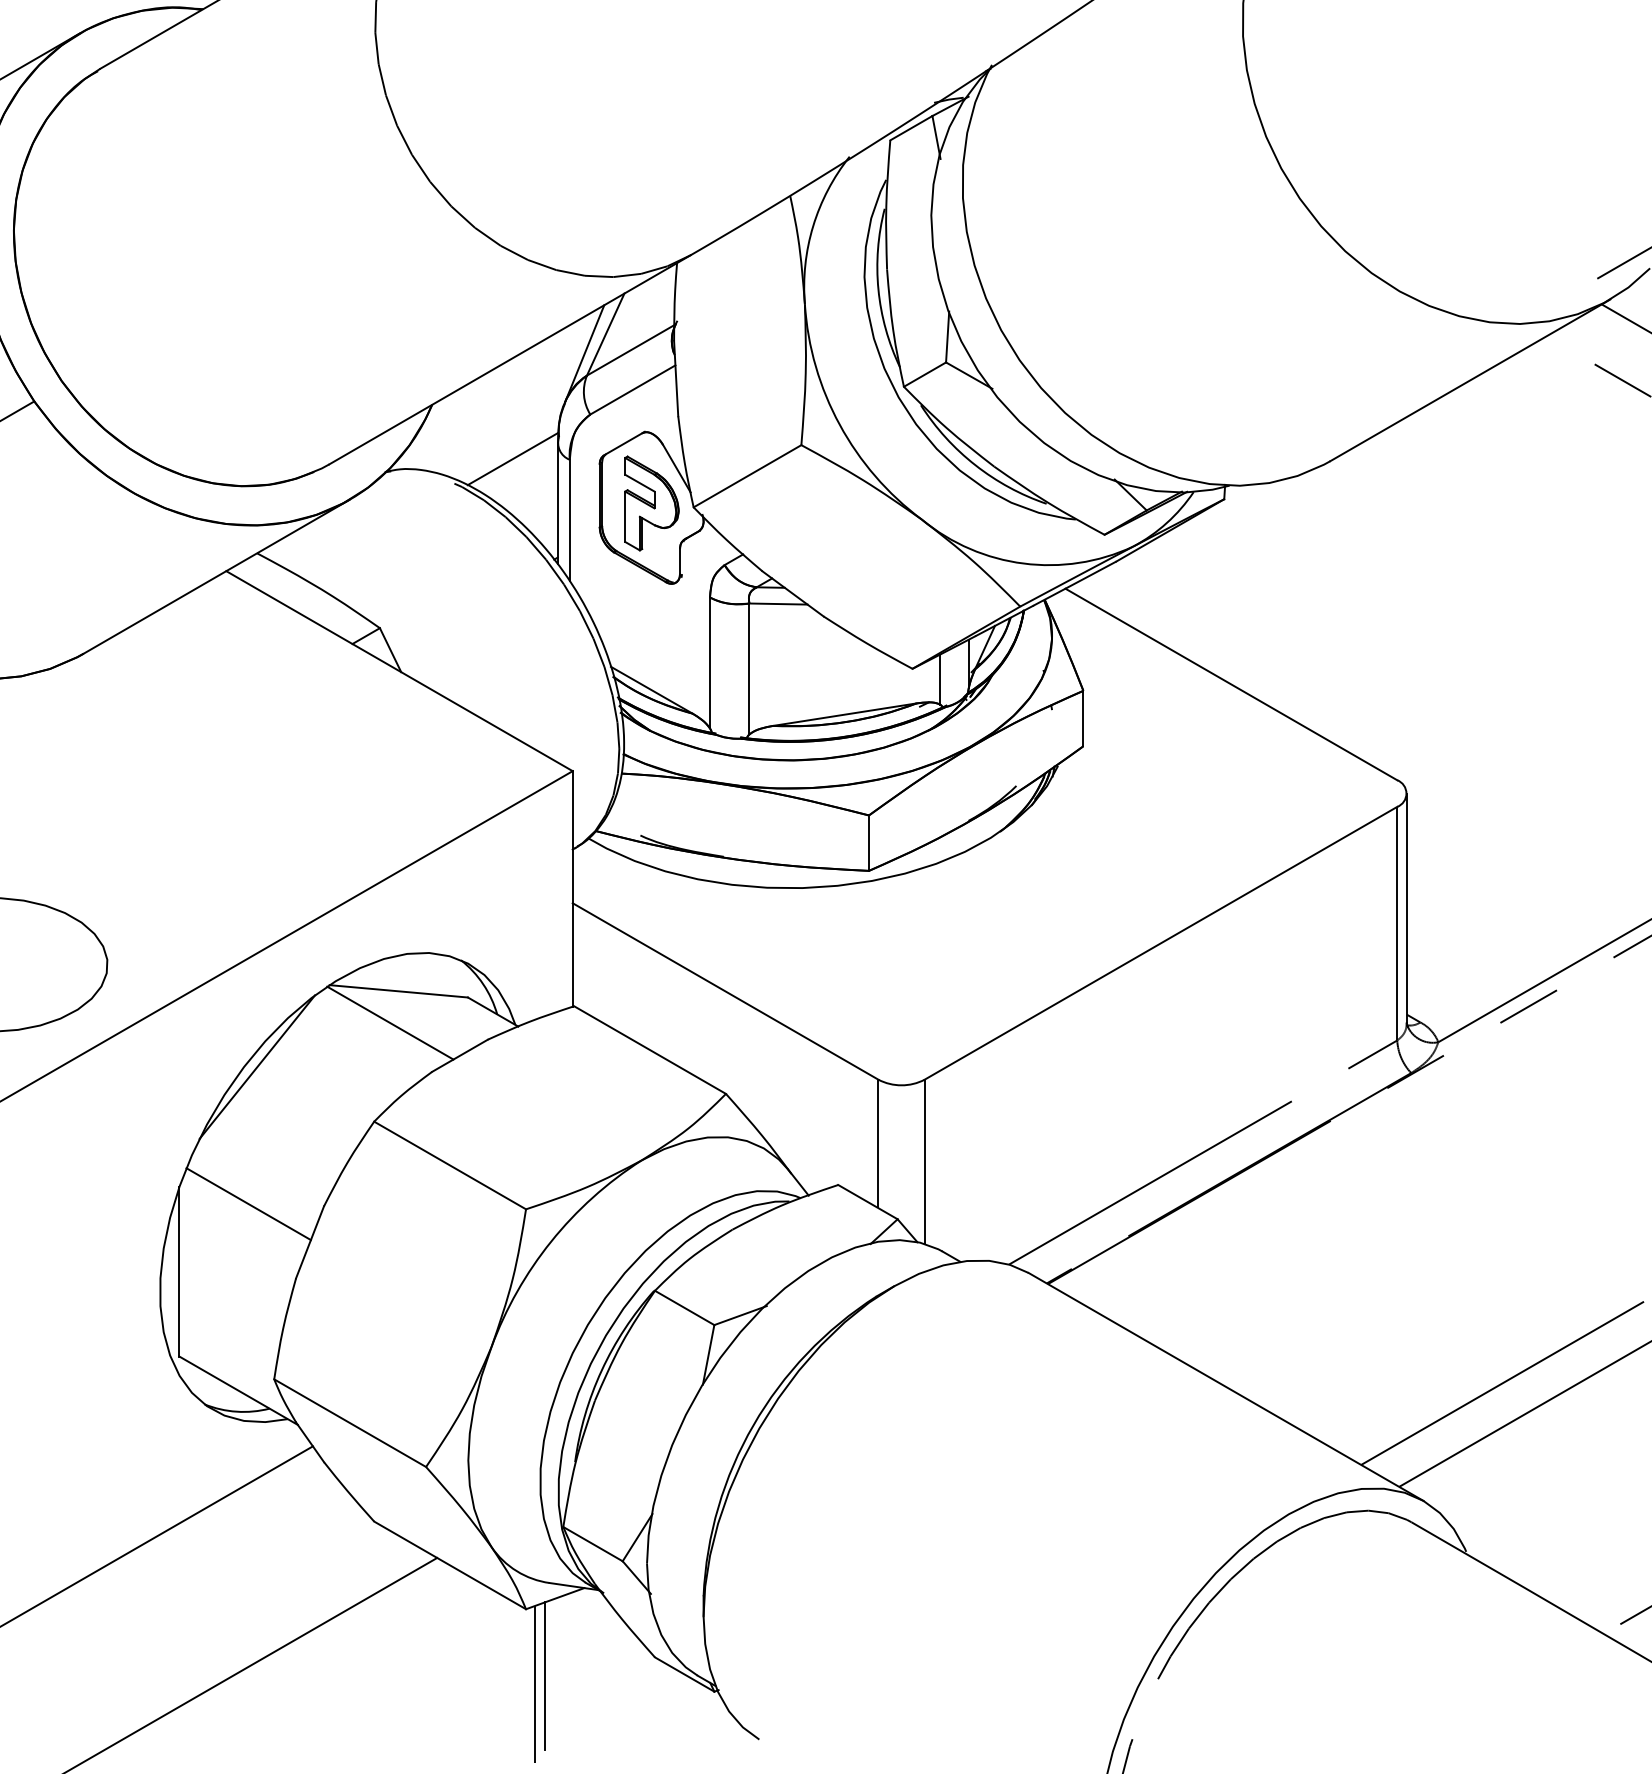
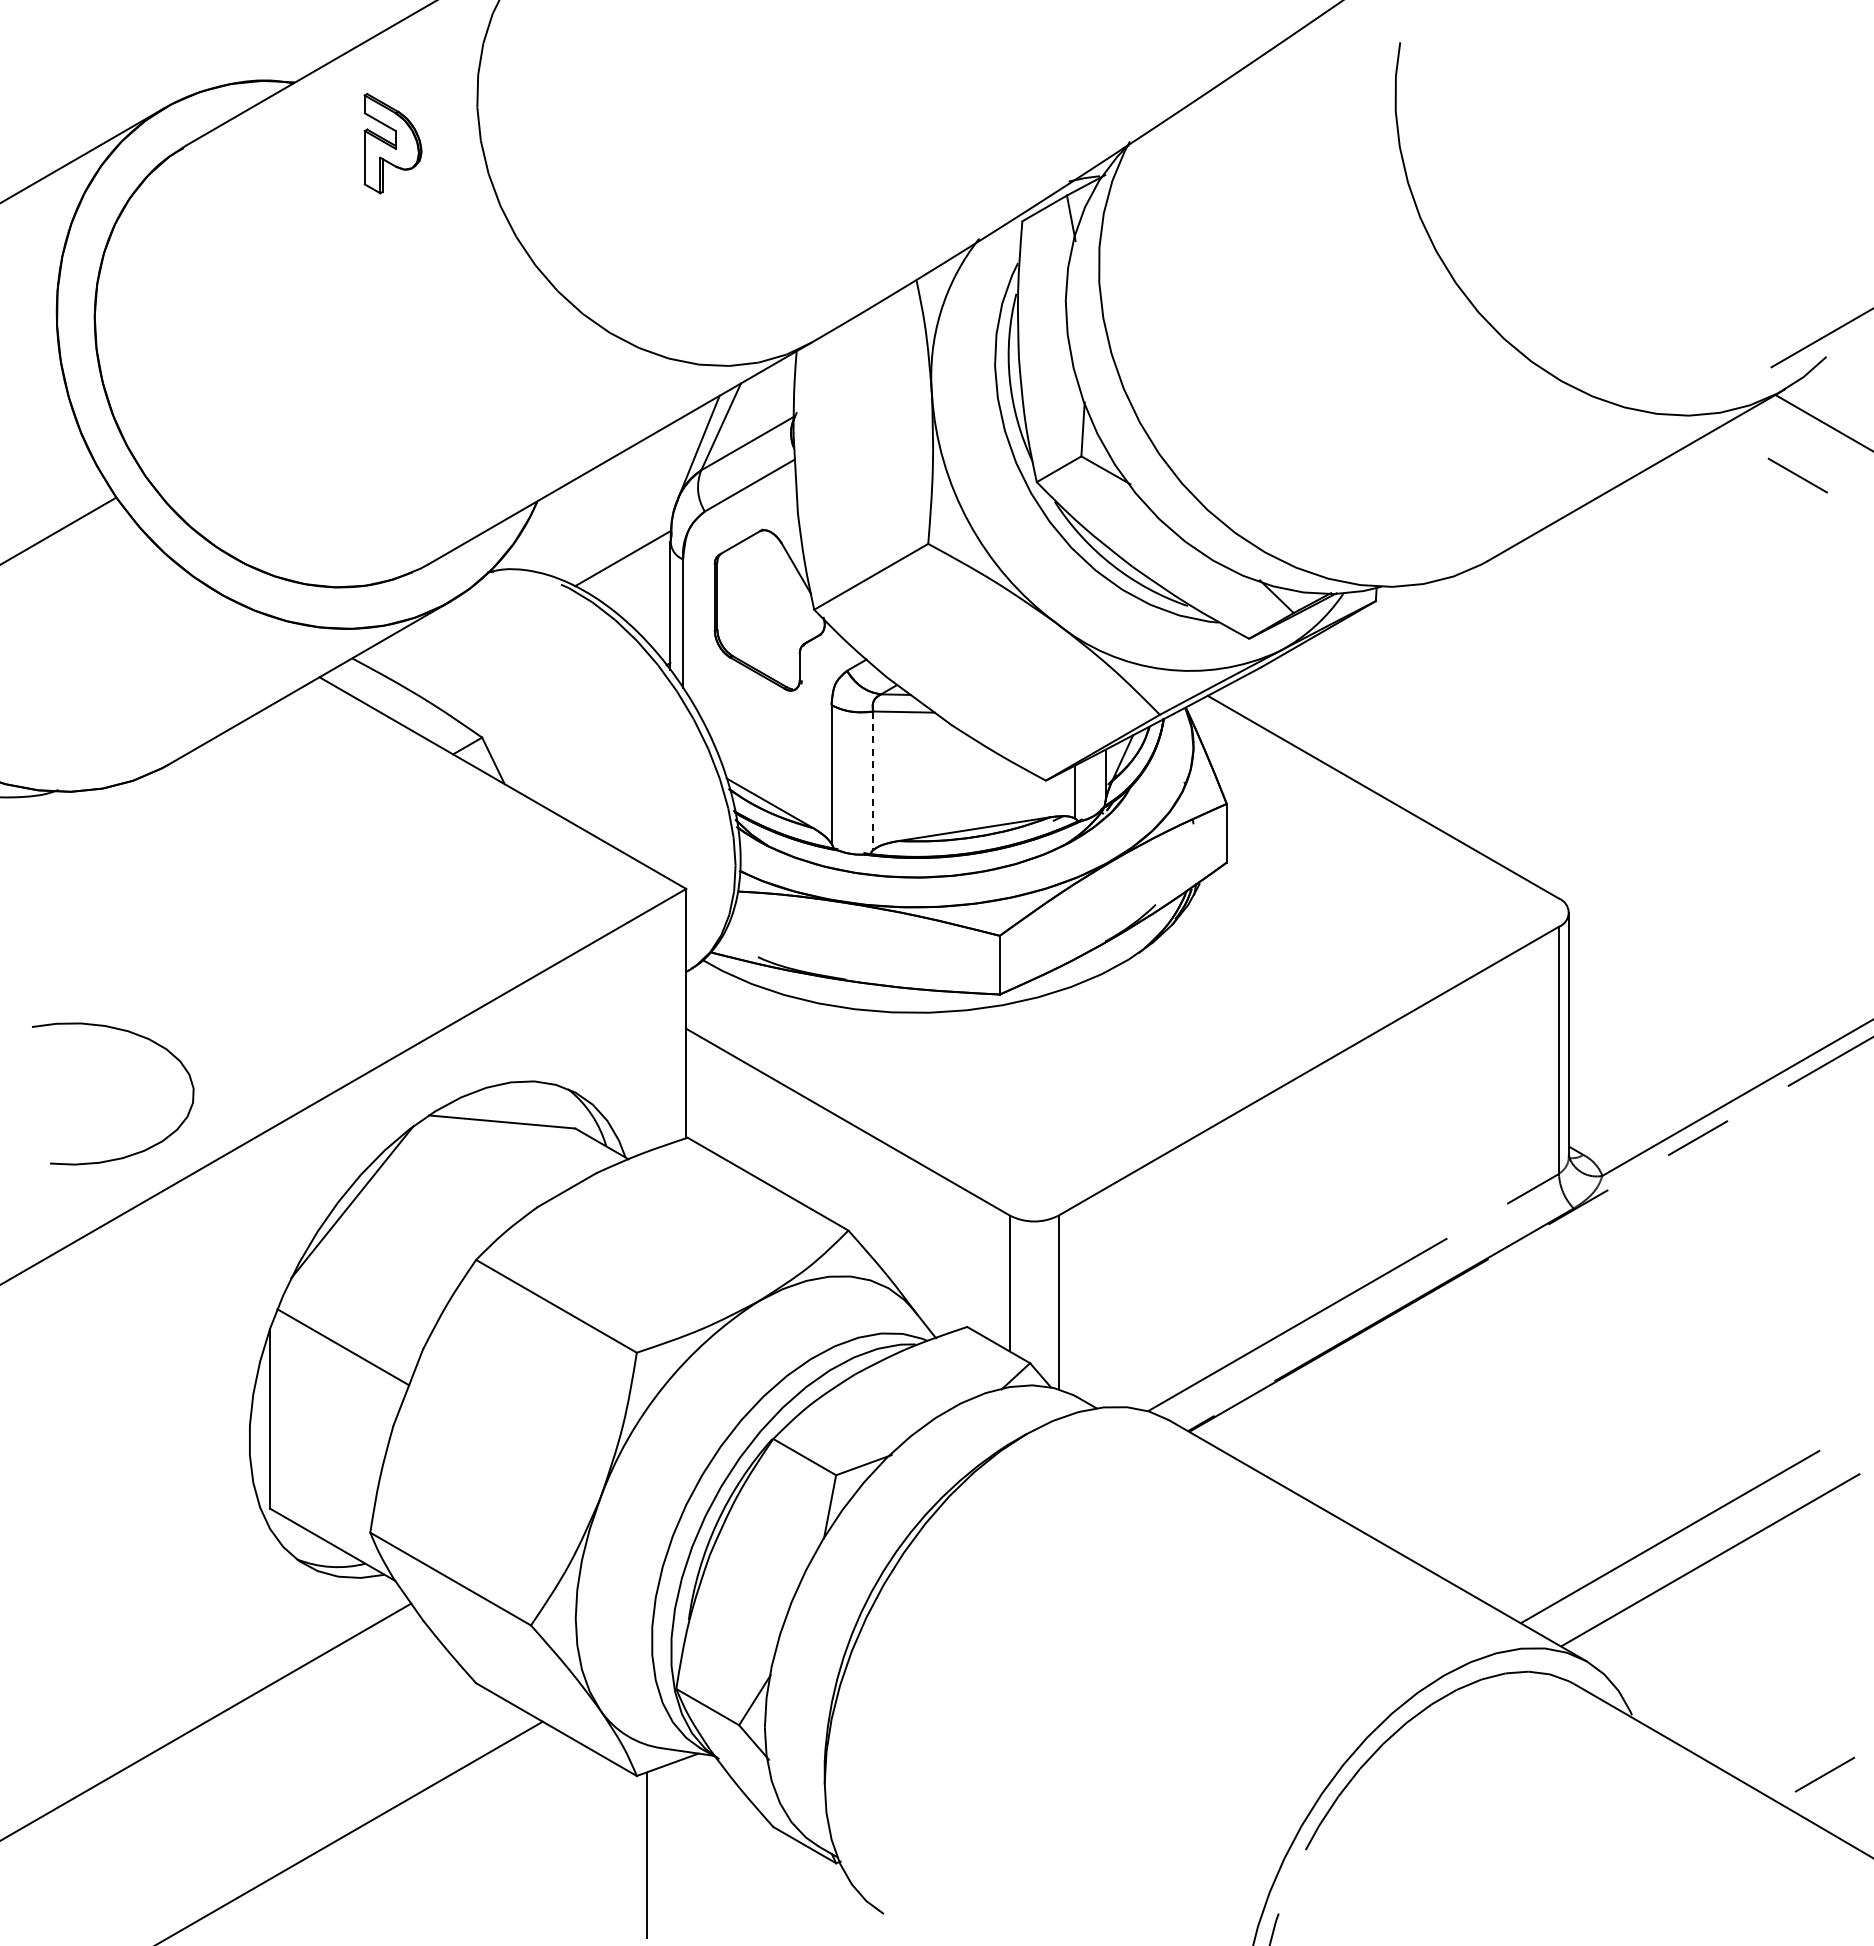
part: (651, 503) -> (392, 143), moved
line: (749, 669) -> (873, 781), solid -> dashed
line: (390, 1022) -> (493, 1155), removed
line: (544, 1675) -> (656, 1846), removed

